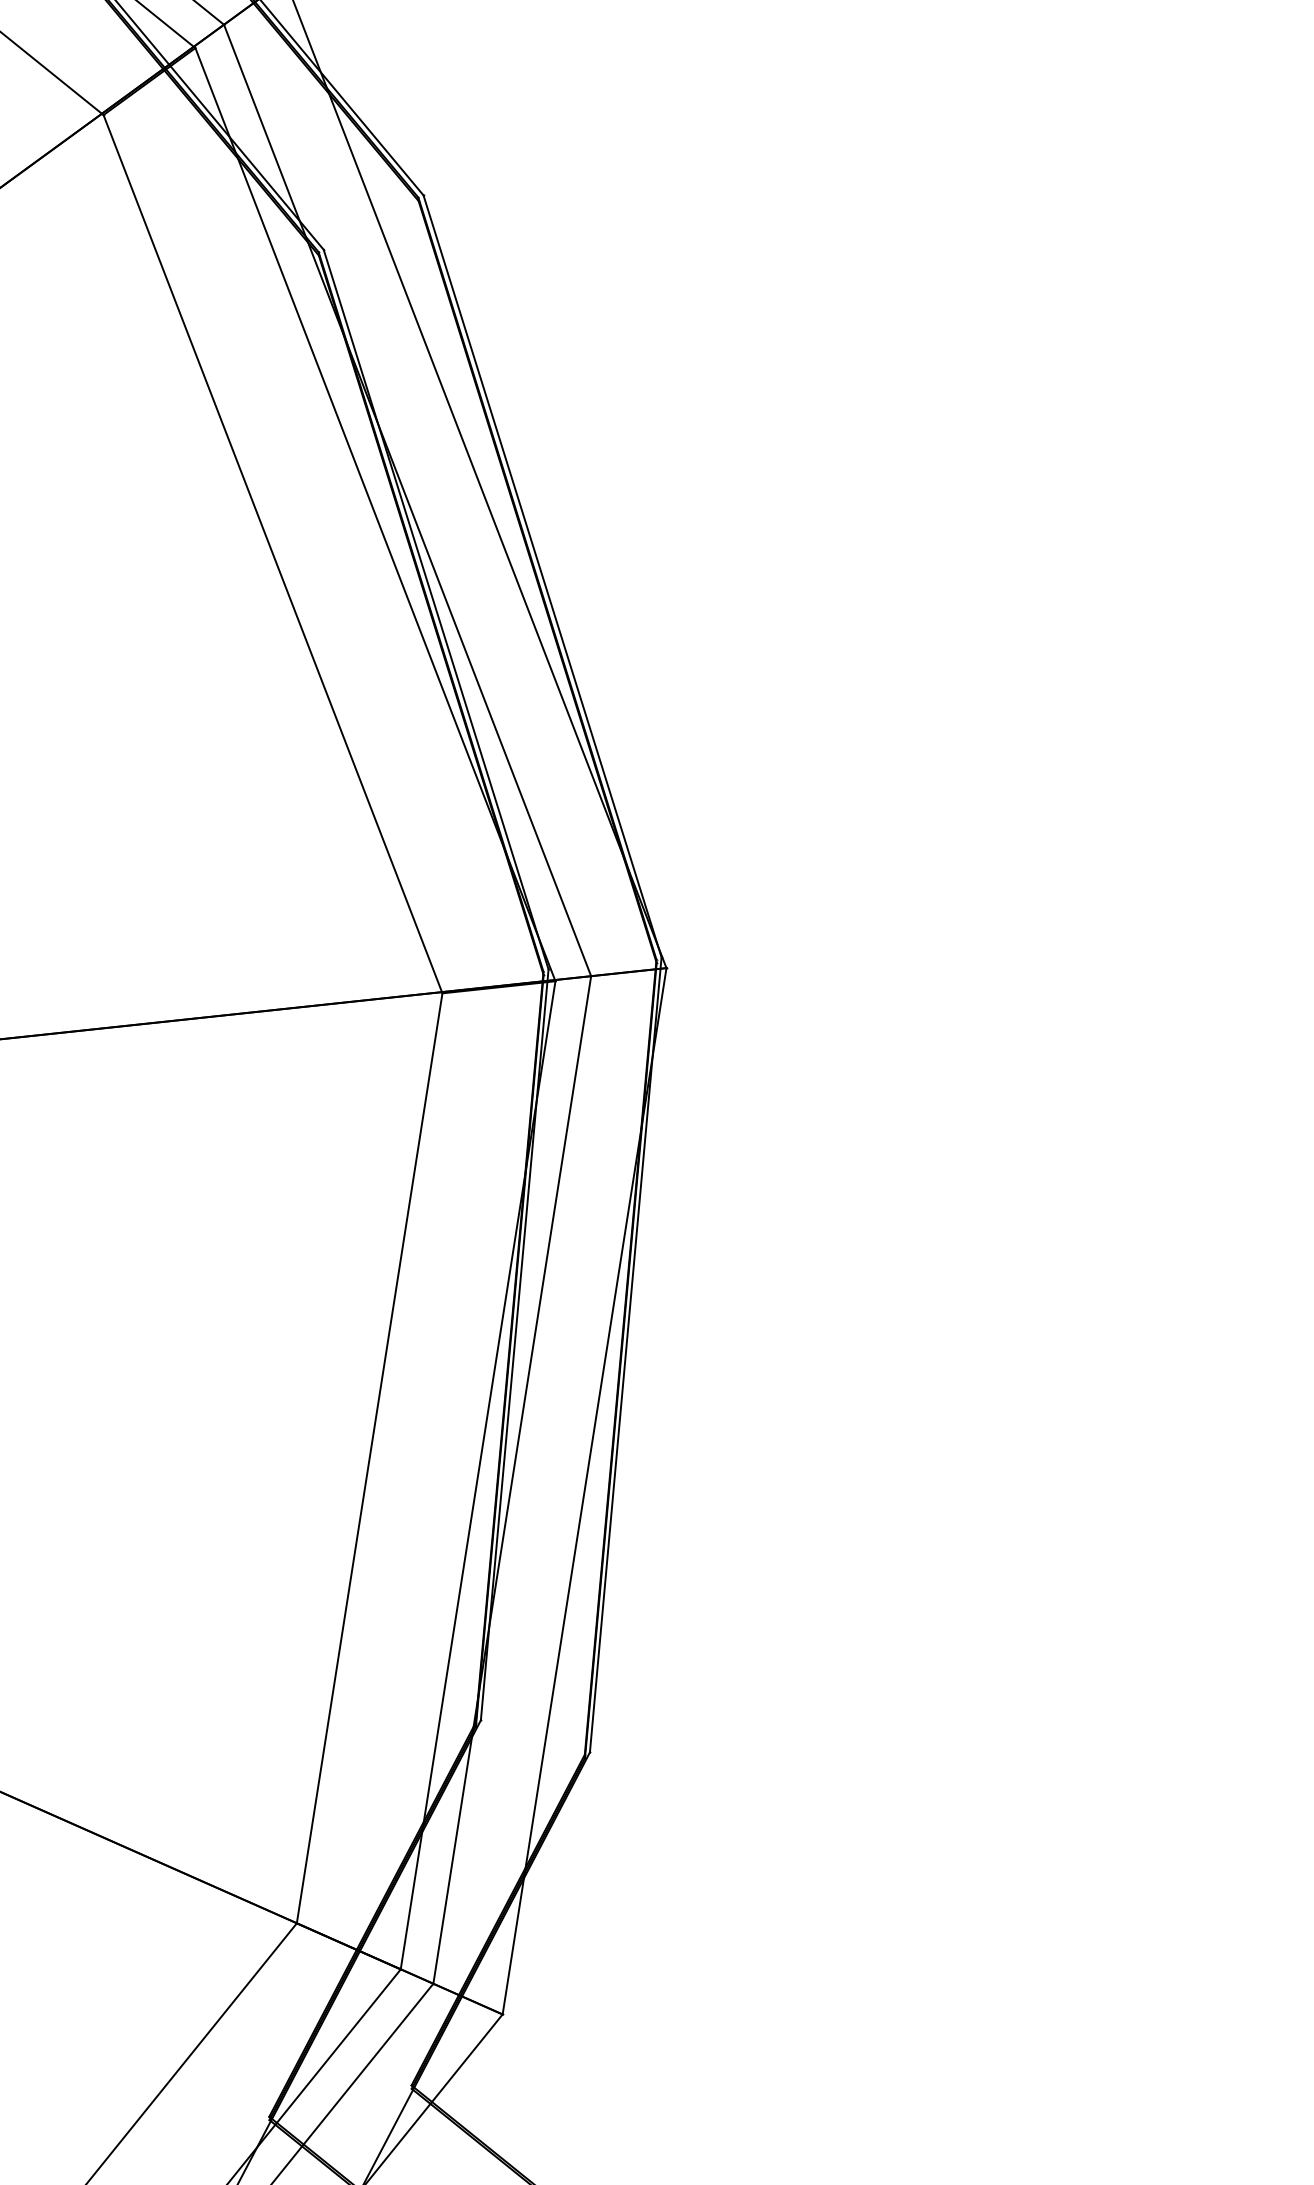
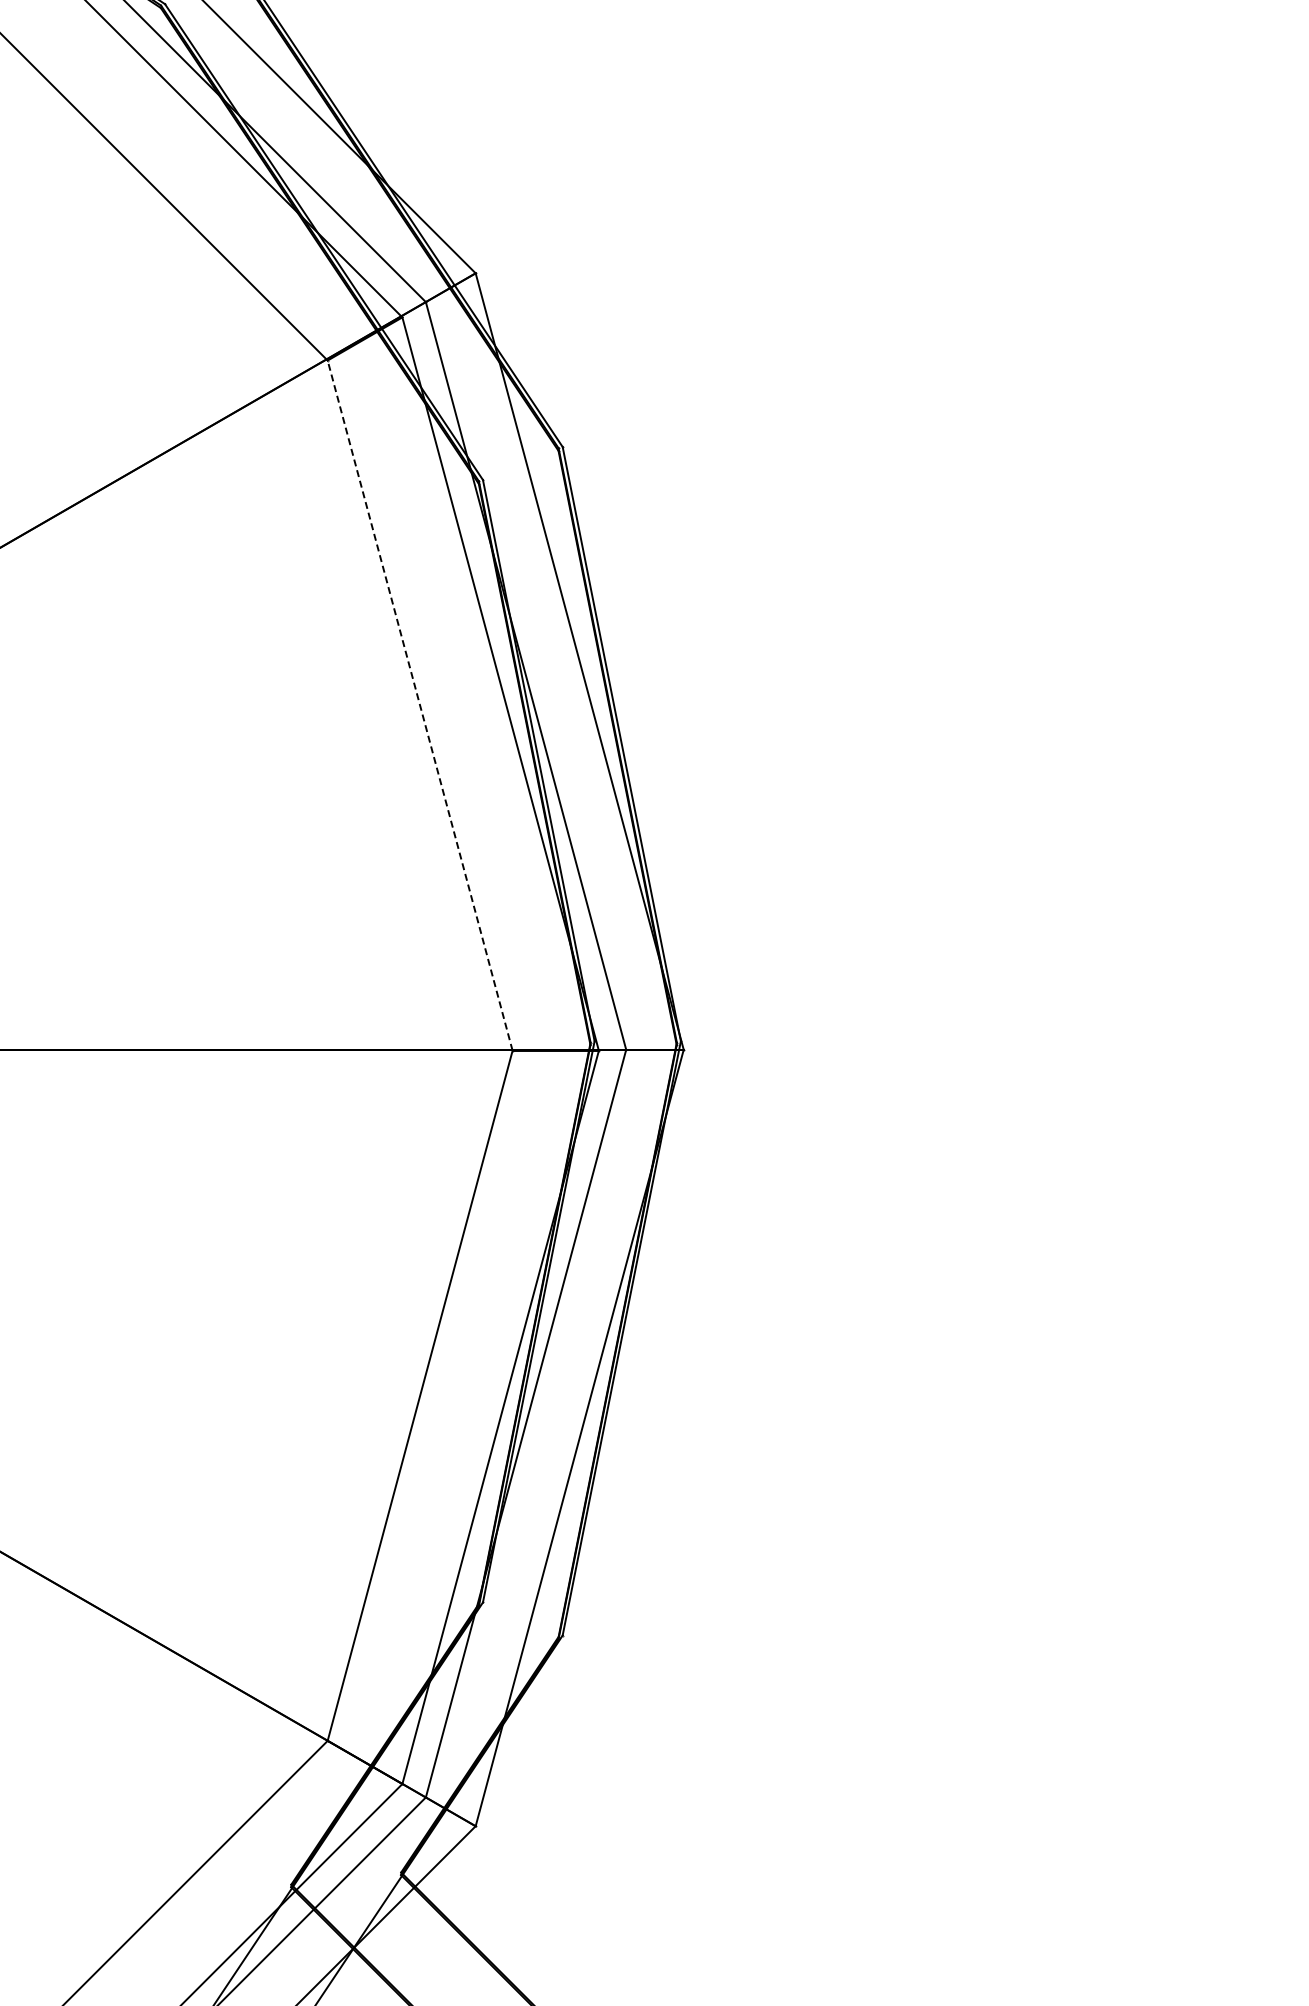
line: (273, 553) -> (420, 705), solid -> dashed

